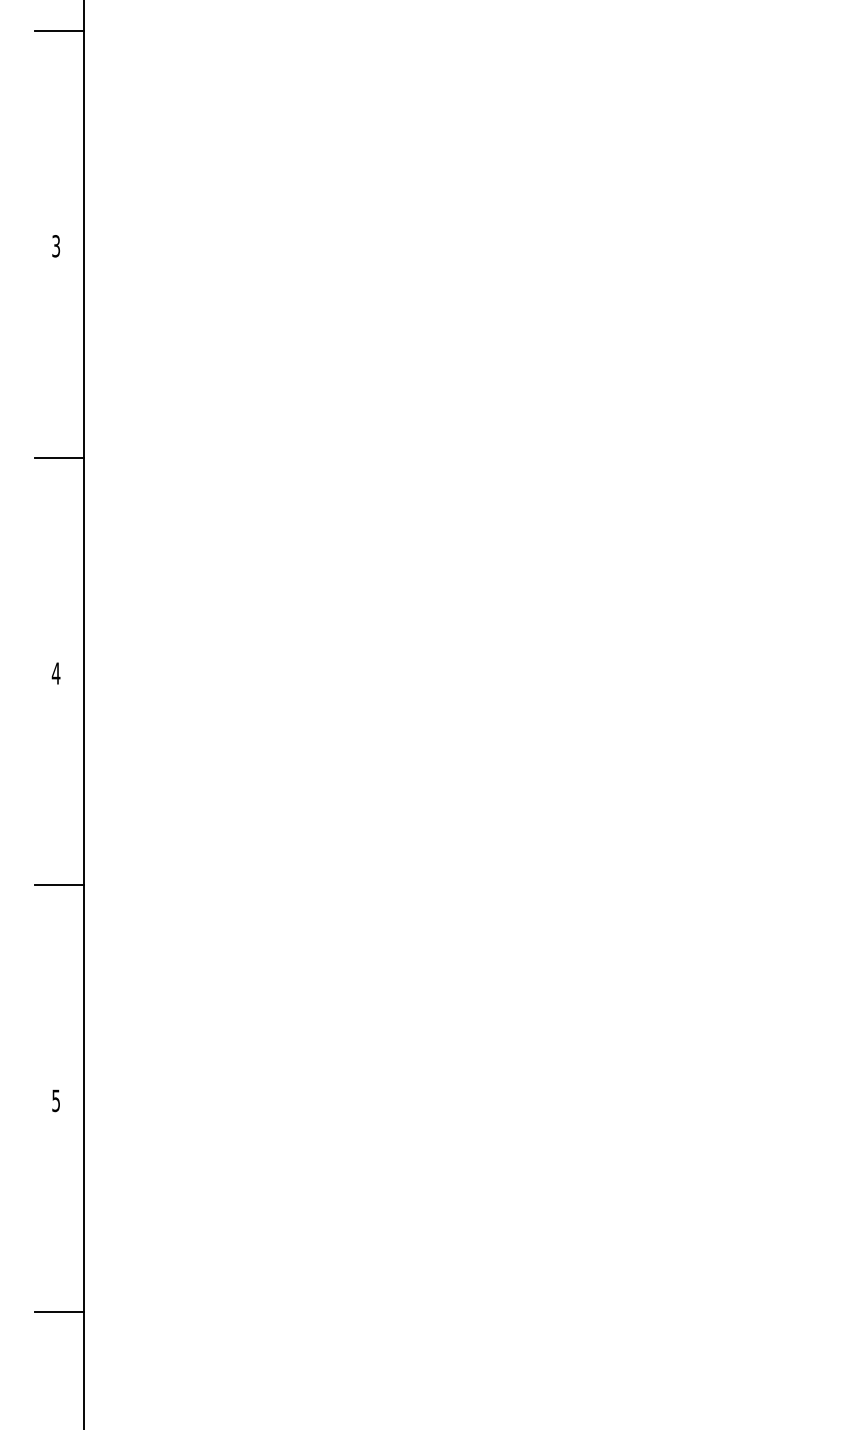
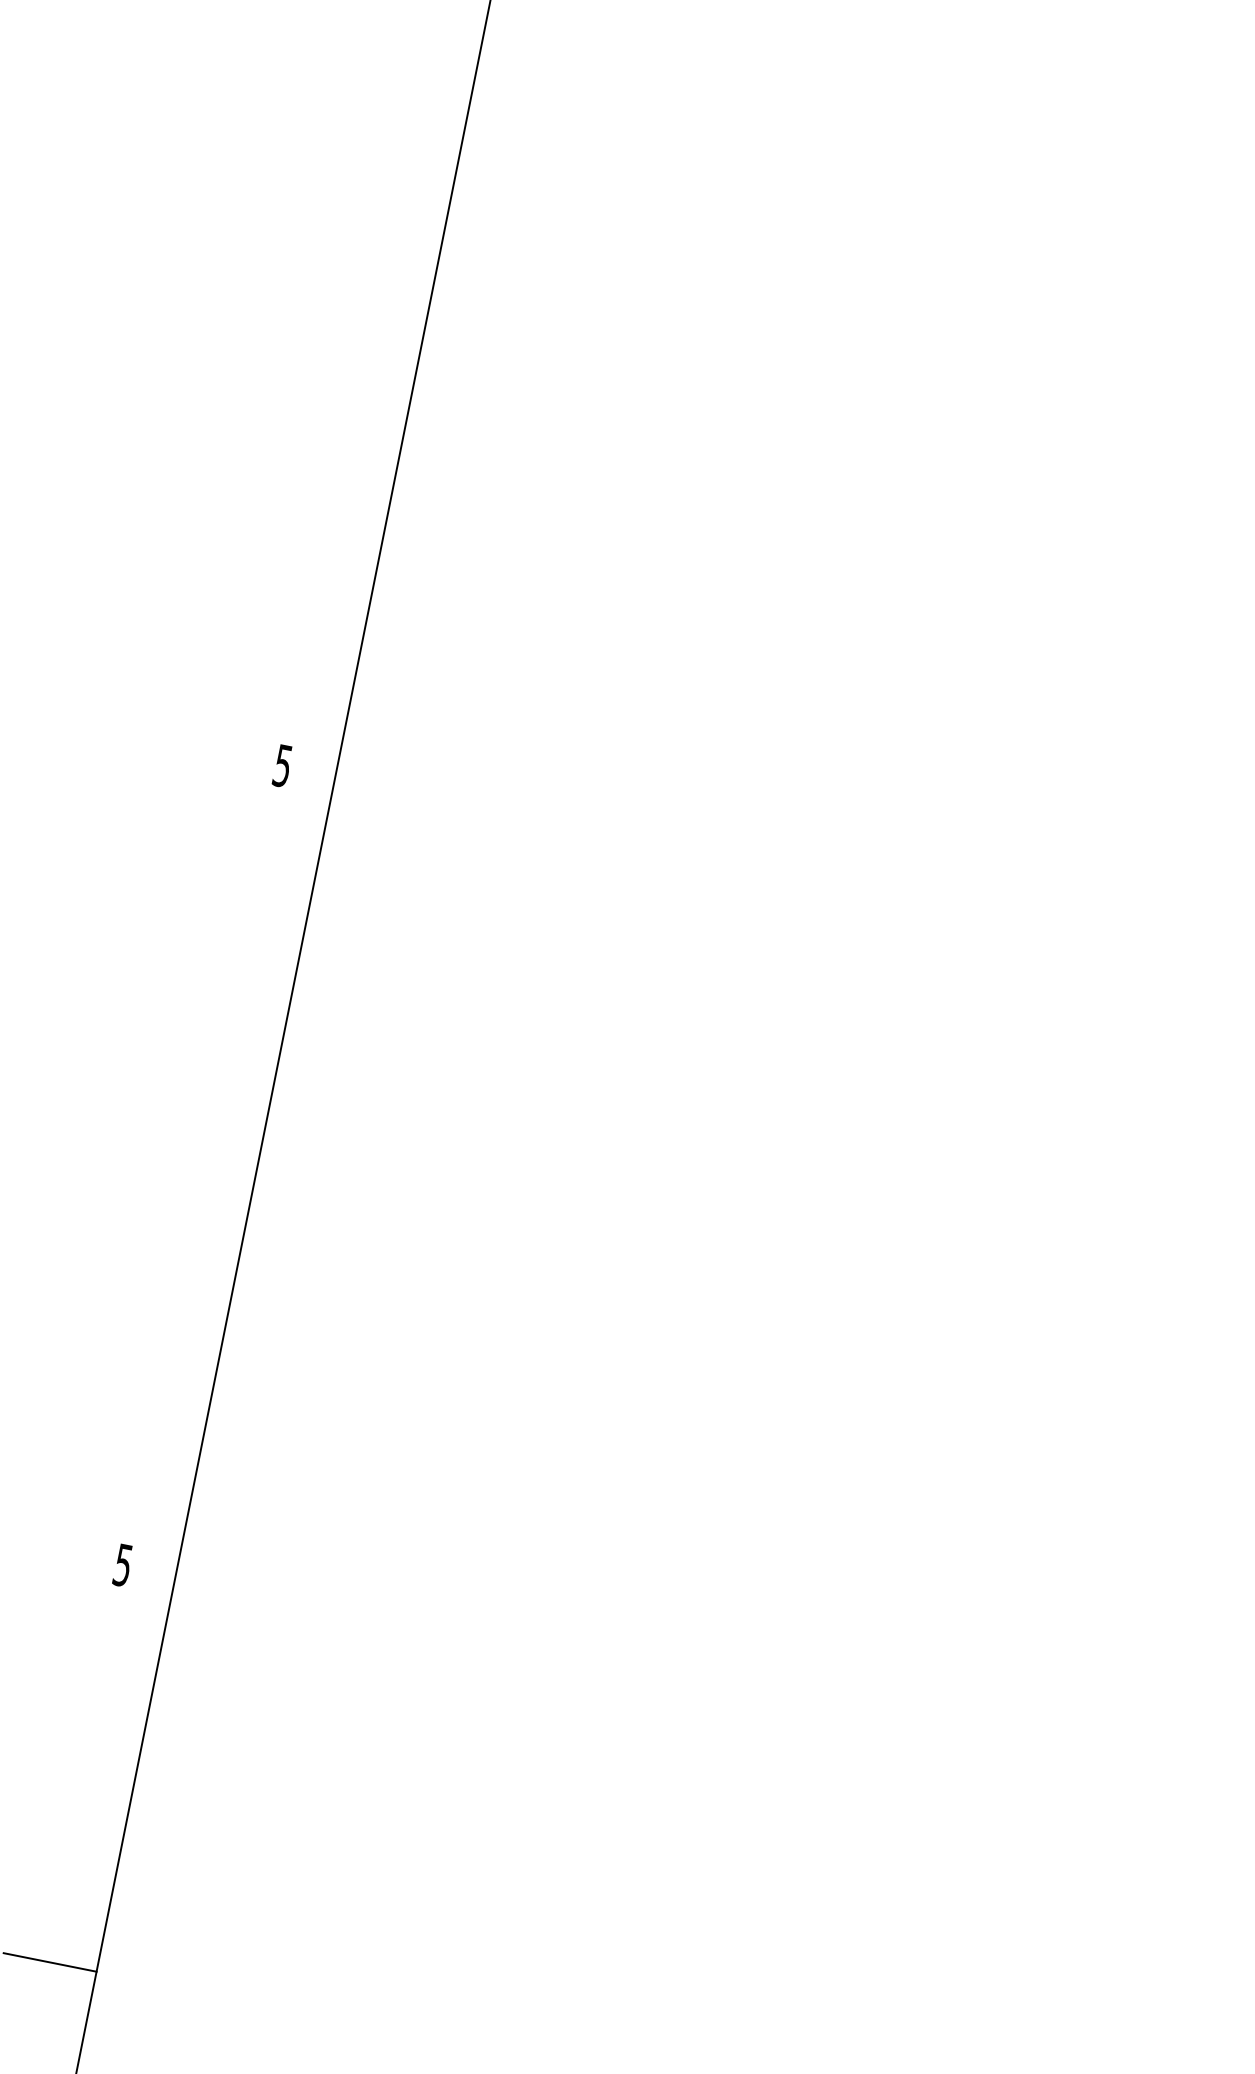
line: (59, 457) -> (369, 363), removed
text: (55, 673) -> (281, 765), 4 -> 5
line: (59, 885) -> (209, 1163), removed

